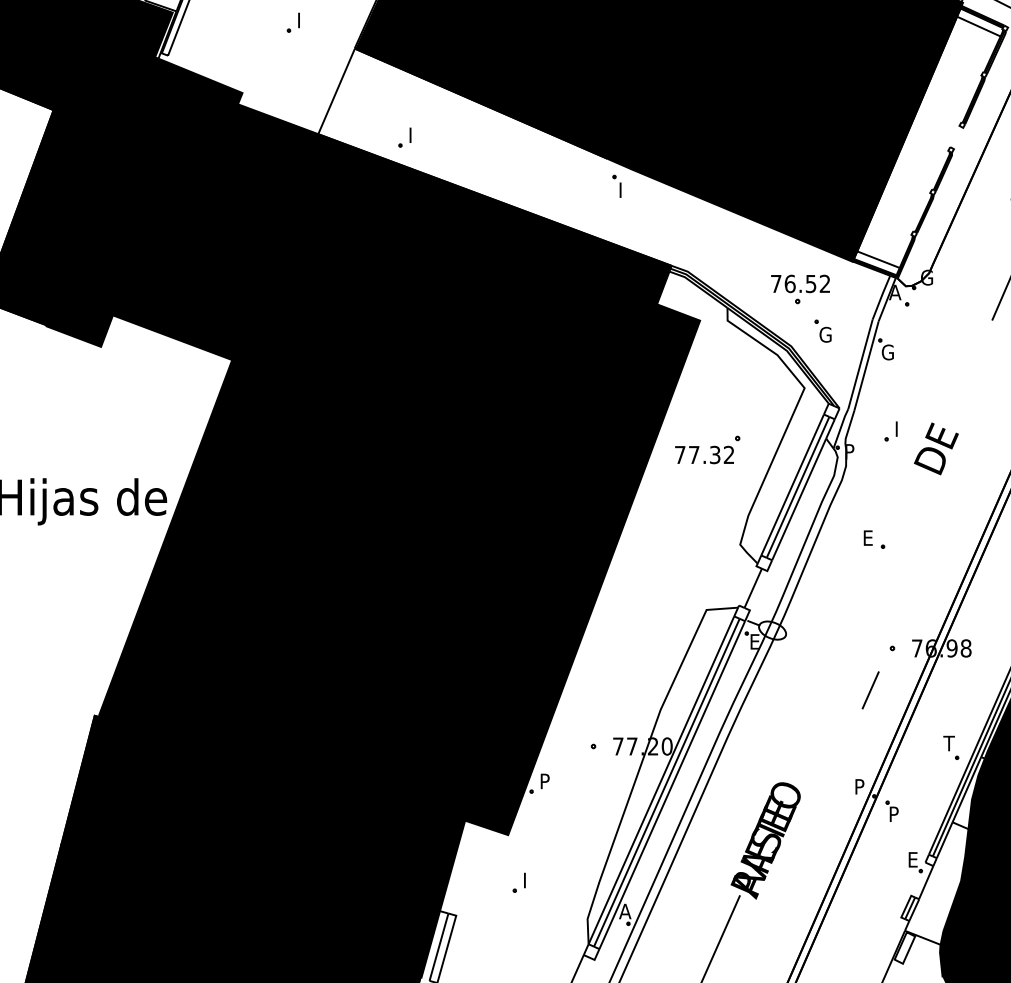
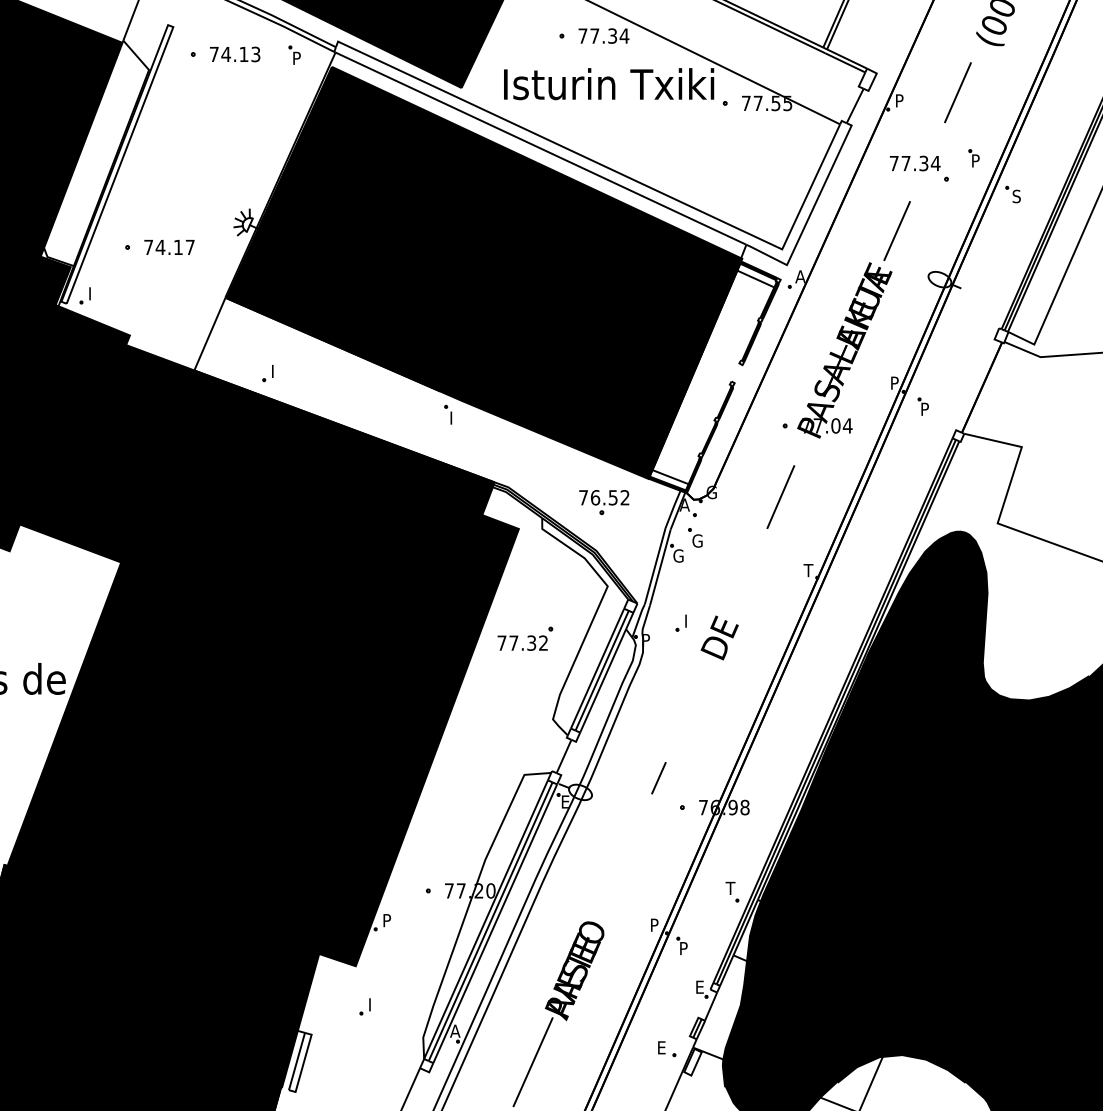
part: (292, 22) -> (84, 295), moved
part: (823, 330) -> (695, 537), moved
part: (874, 540) -> (667, 1049), moved
line: (870, 690) -> (658, 778), moved

